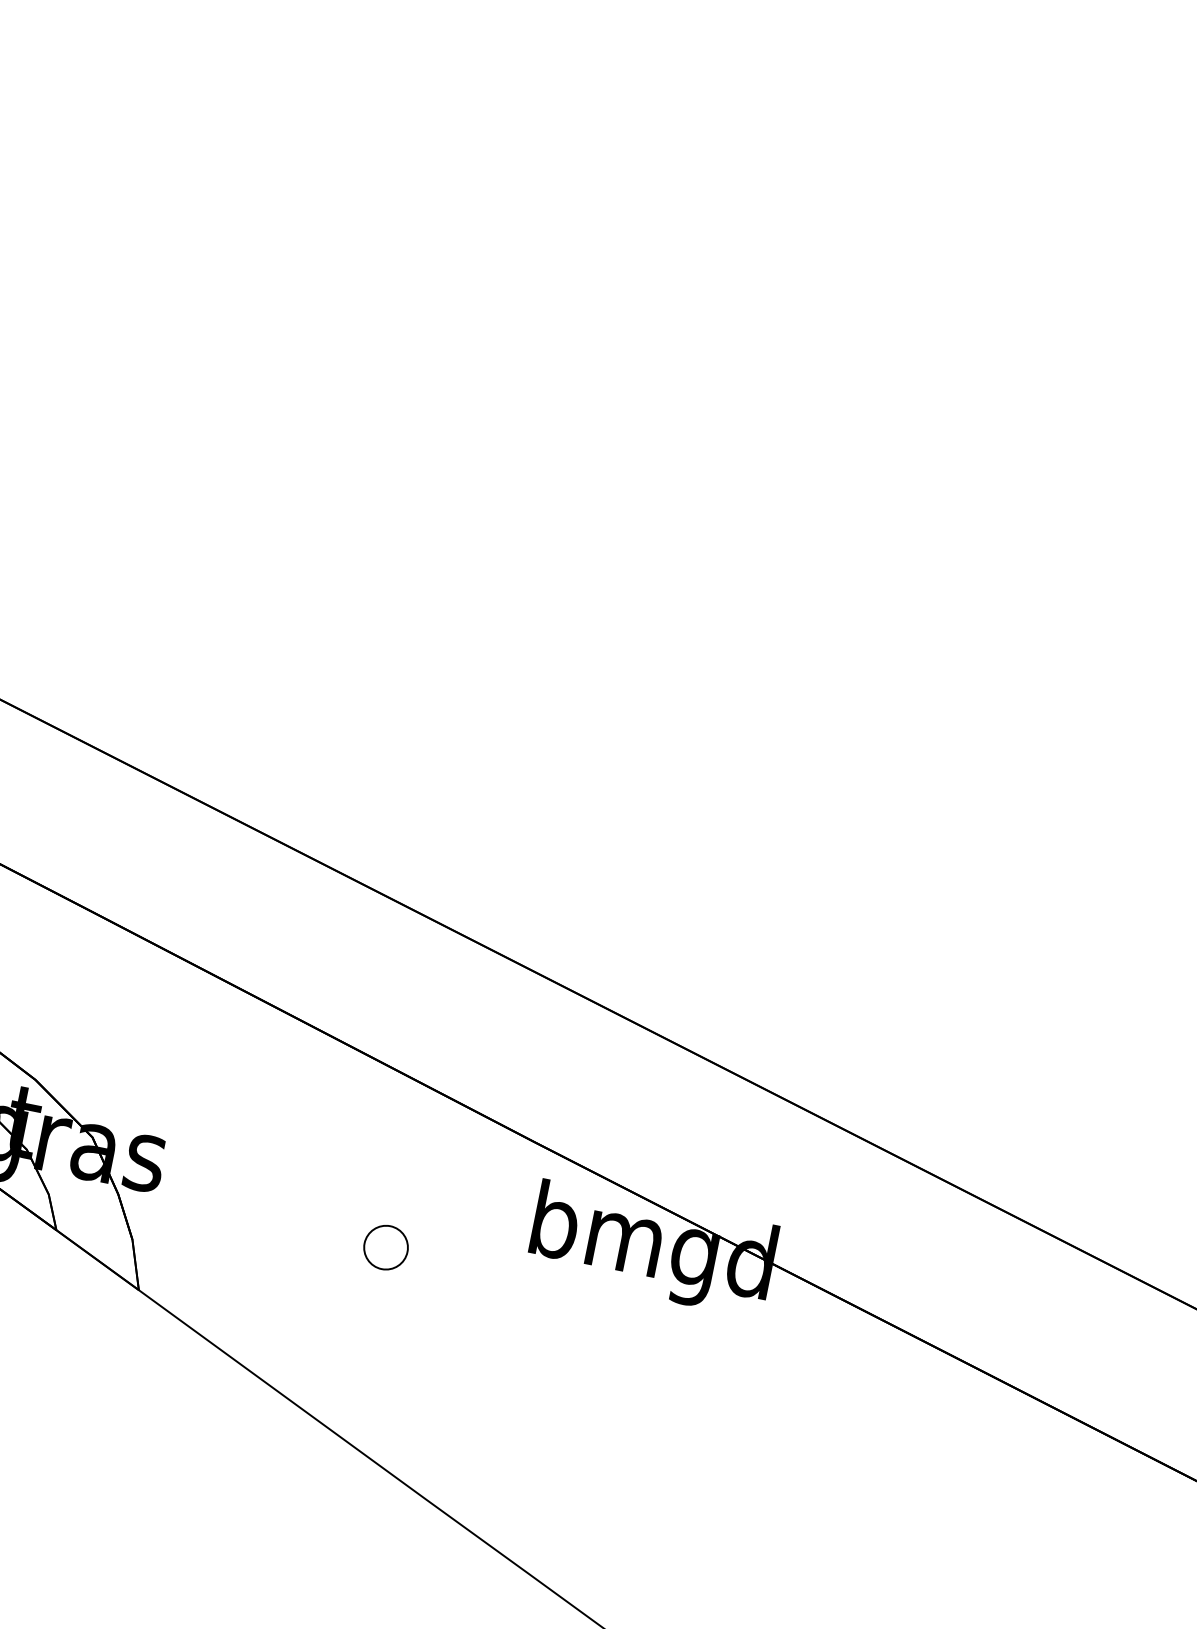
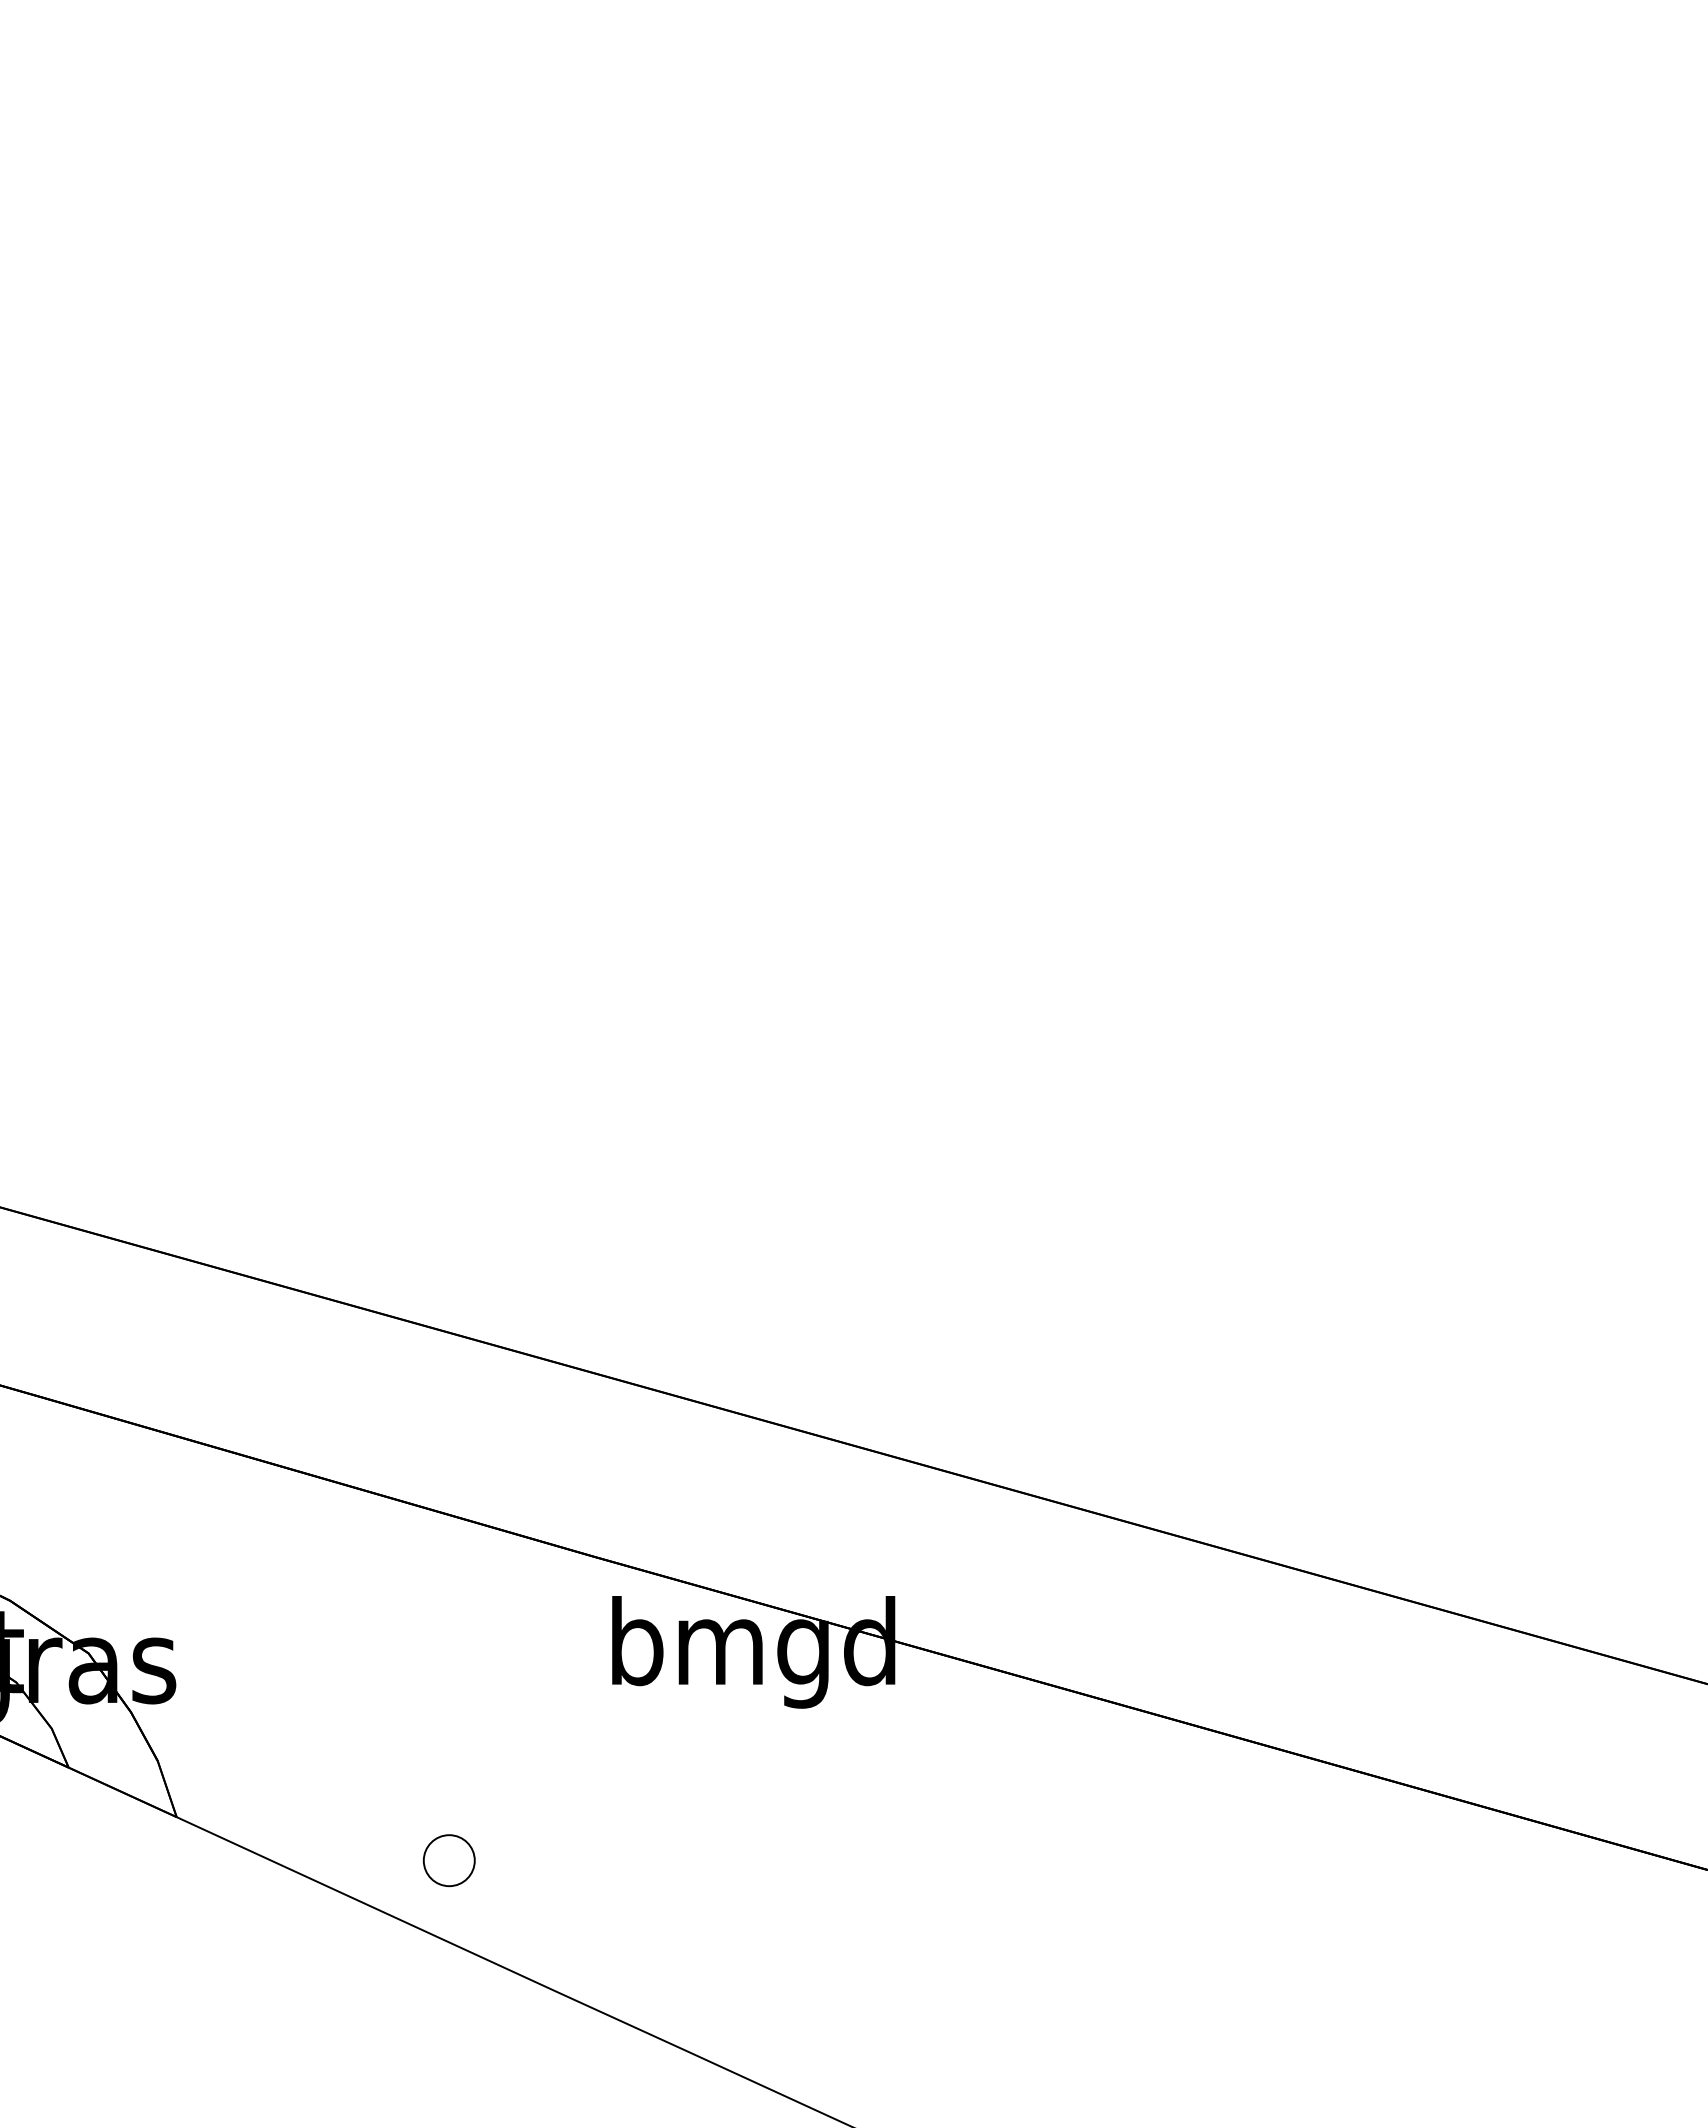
part: (385, 1247) -> (448, 1860), moved

